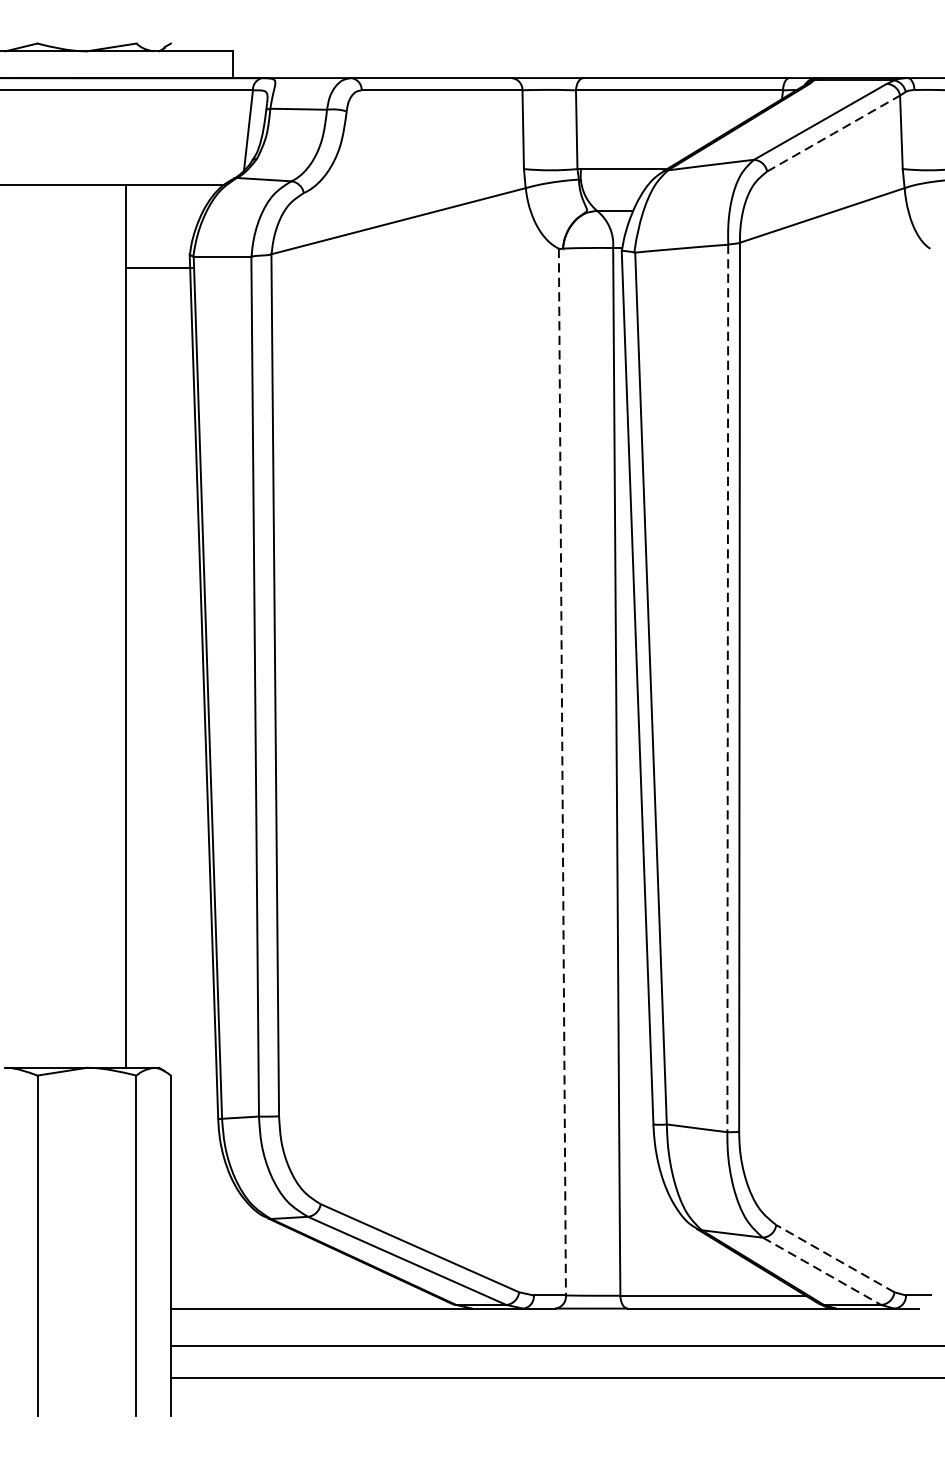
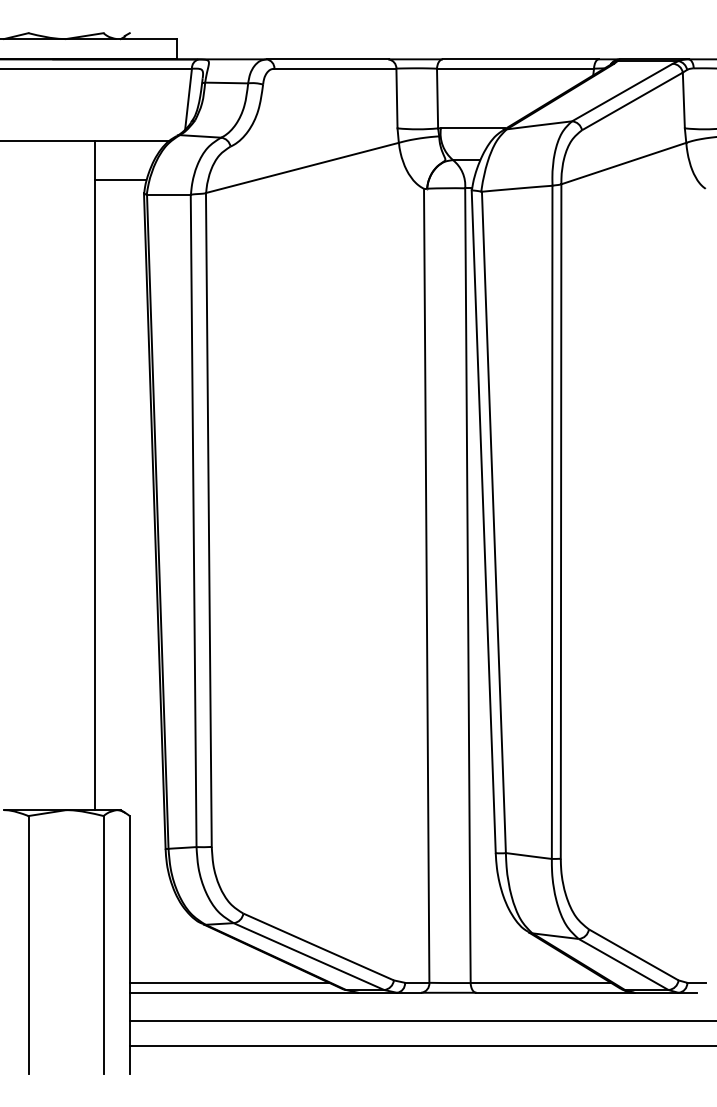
line: (833, 133) -> (632, 101), dashed -> solid
line: (158, 268) -> (120, 179), moved
line: (728, 688) -> (552, 522), dashed -> solid
line: (562, 774) -> (426, 587), dashed -> solid
line: (835, 1258) -> (633, 954), dashed -> solid
line: (823, 1271) -> (624, 964), dashed -> solid
line: (301, 1296) -> (228, 983), added

